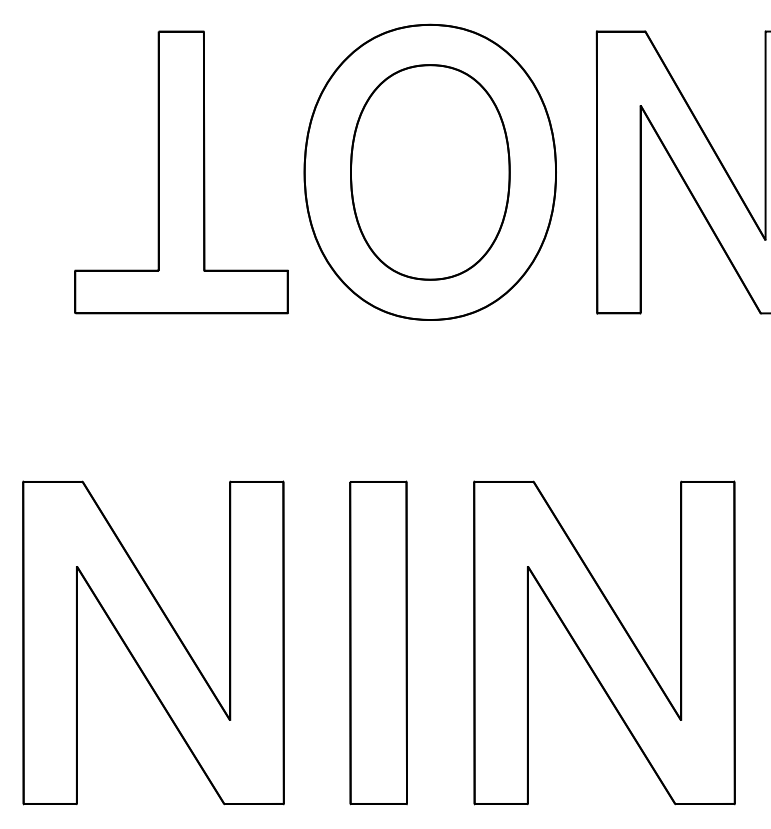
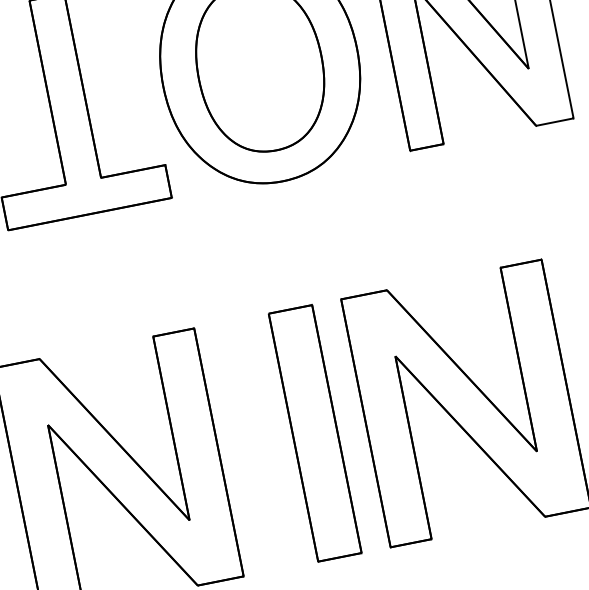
part: (378, 642) -> (315, 433), moved

